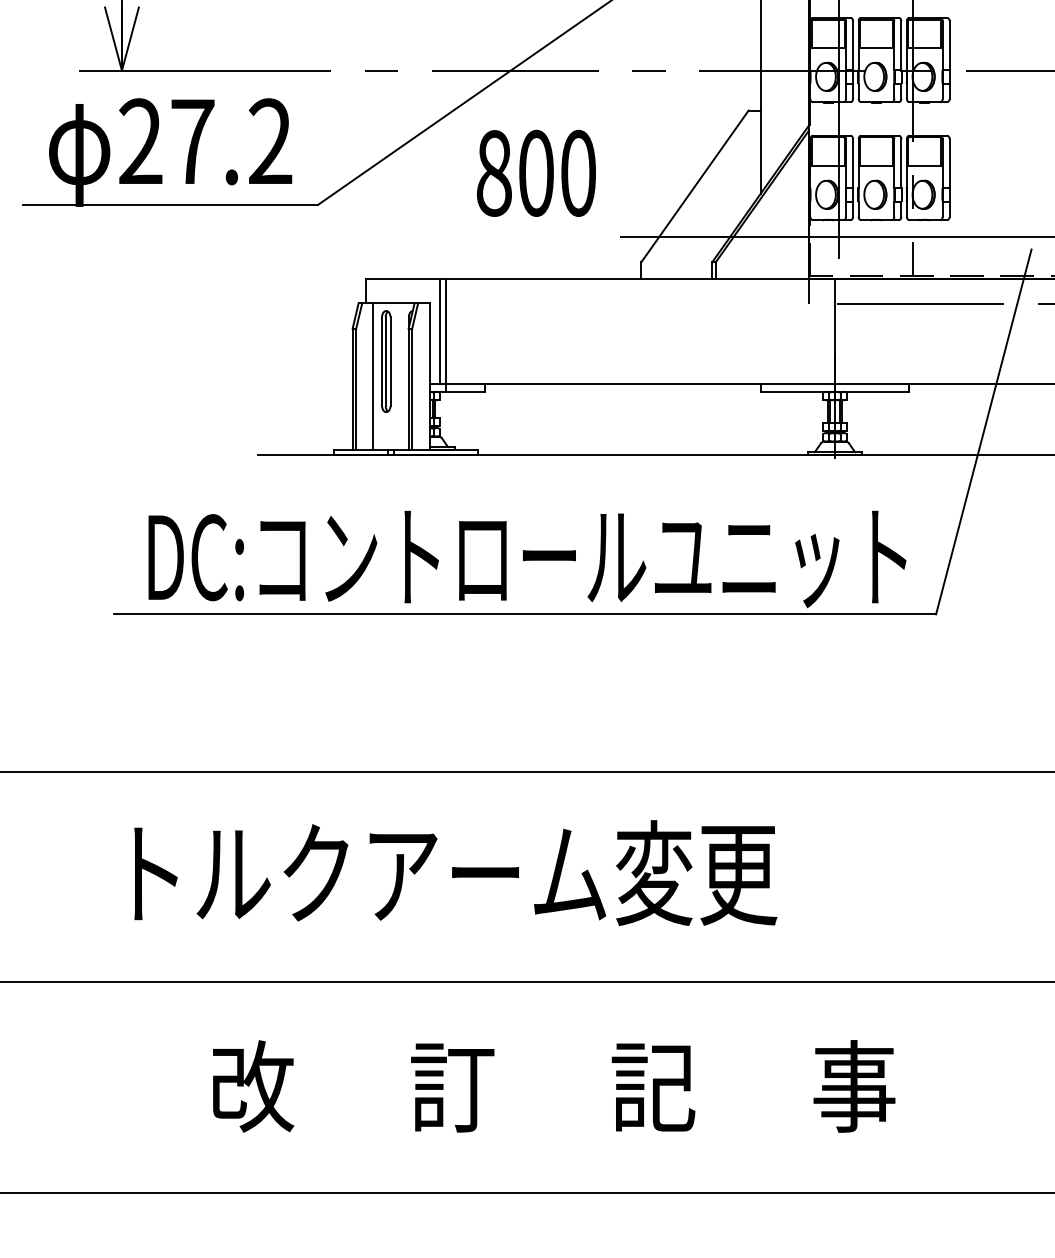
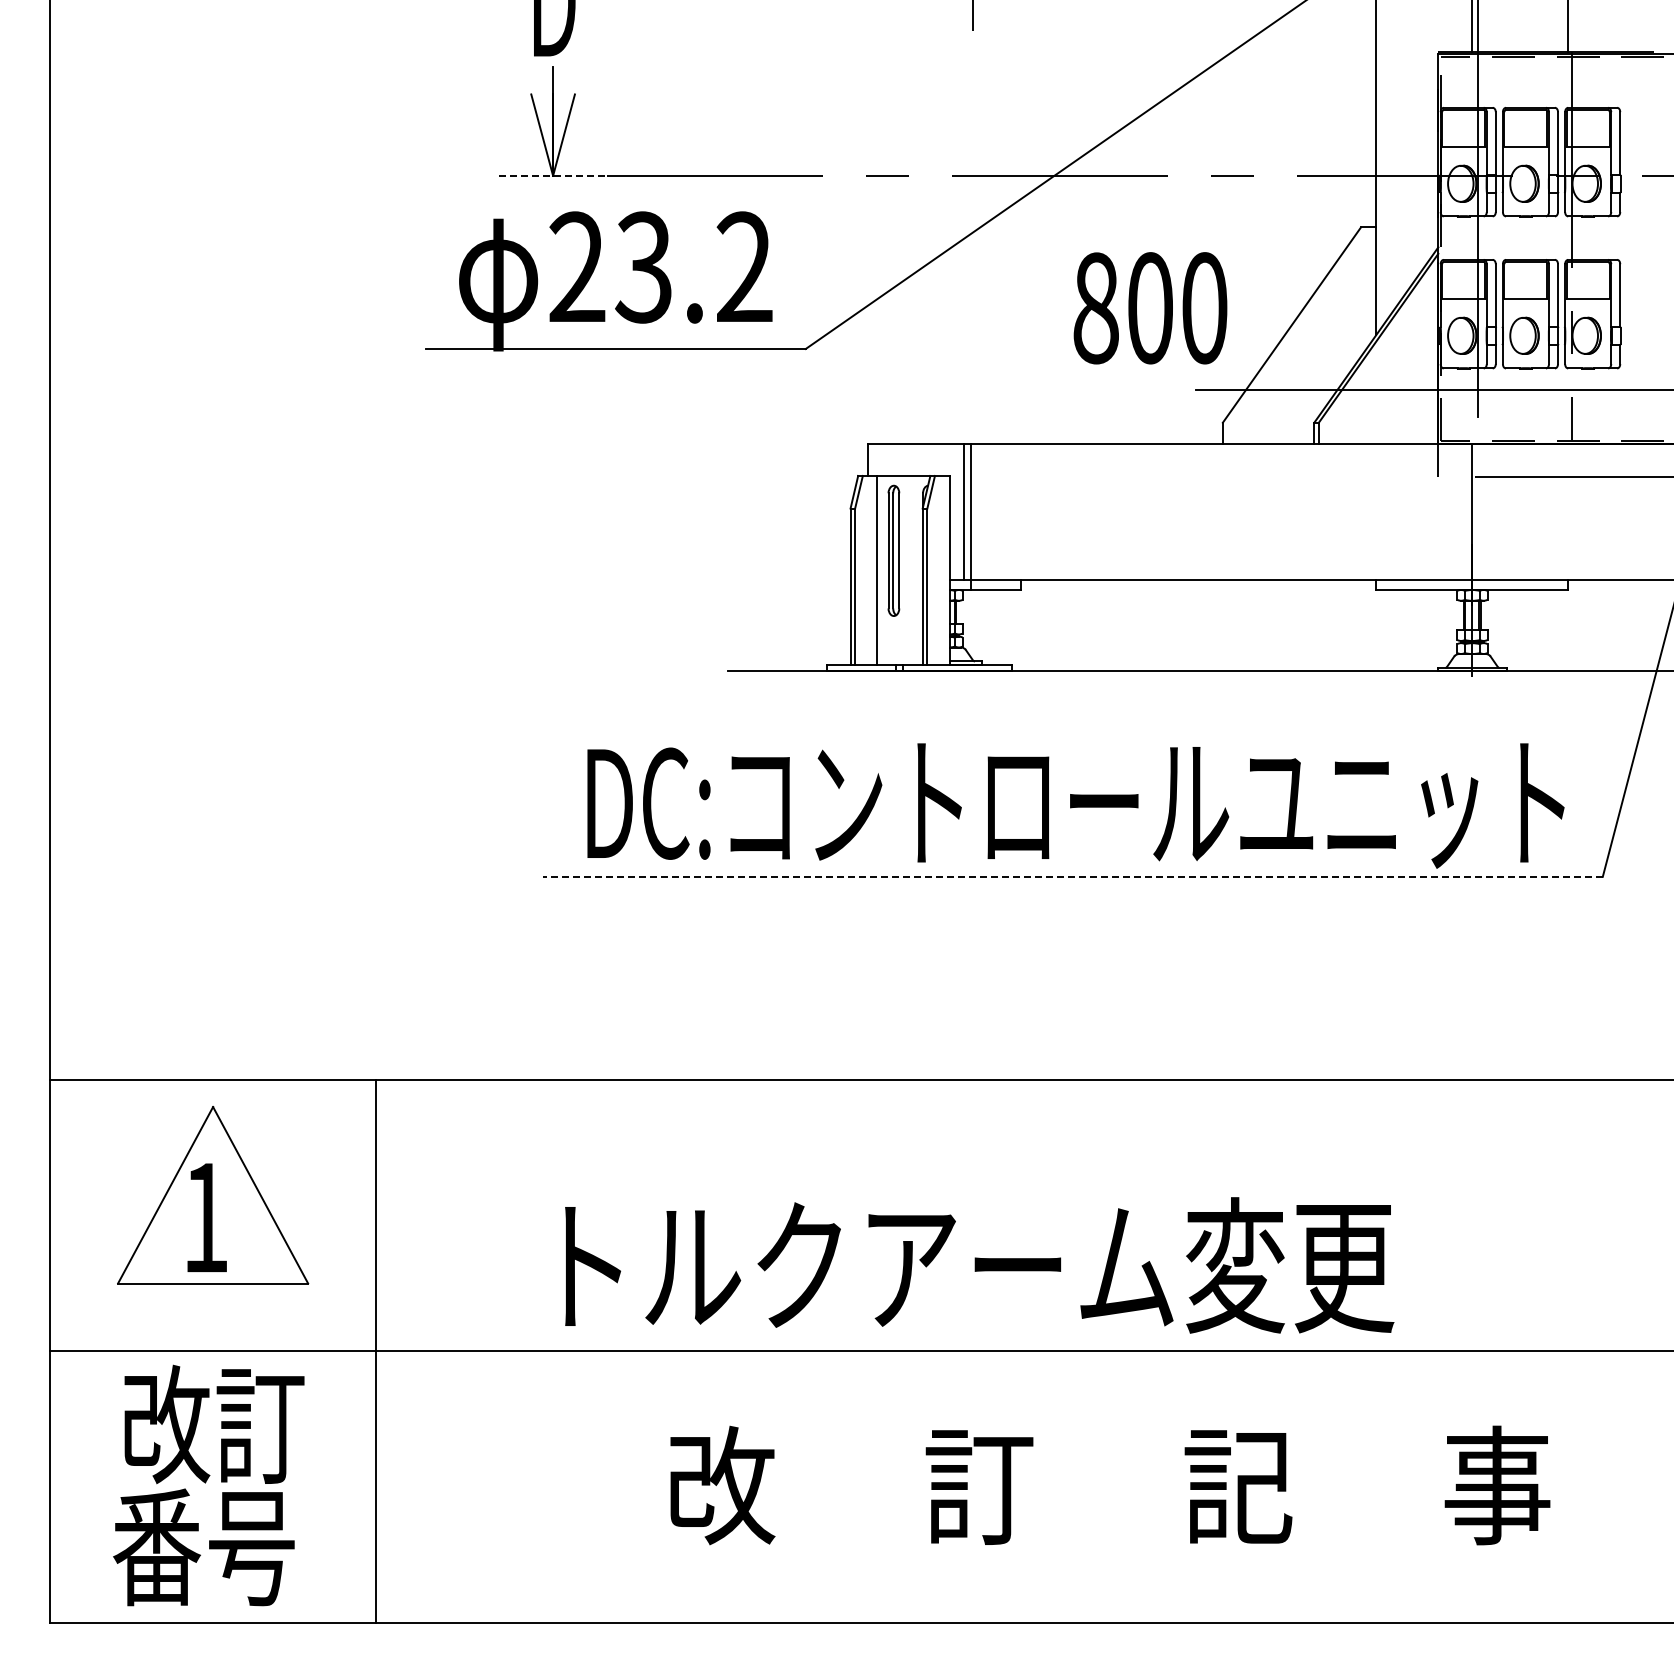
line: (122, 70) -> (553, 175), solid -> dashed
text: (192, 141) -> (643, 267), 27.2 -> 23.2
text: (536, 173) -> (1150, 308), moved
line: (524, 614) -> (1072, 876), solid -> dashed
text: (455, 873) -> (979, 1265), moved

